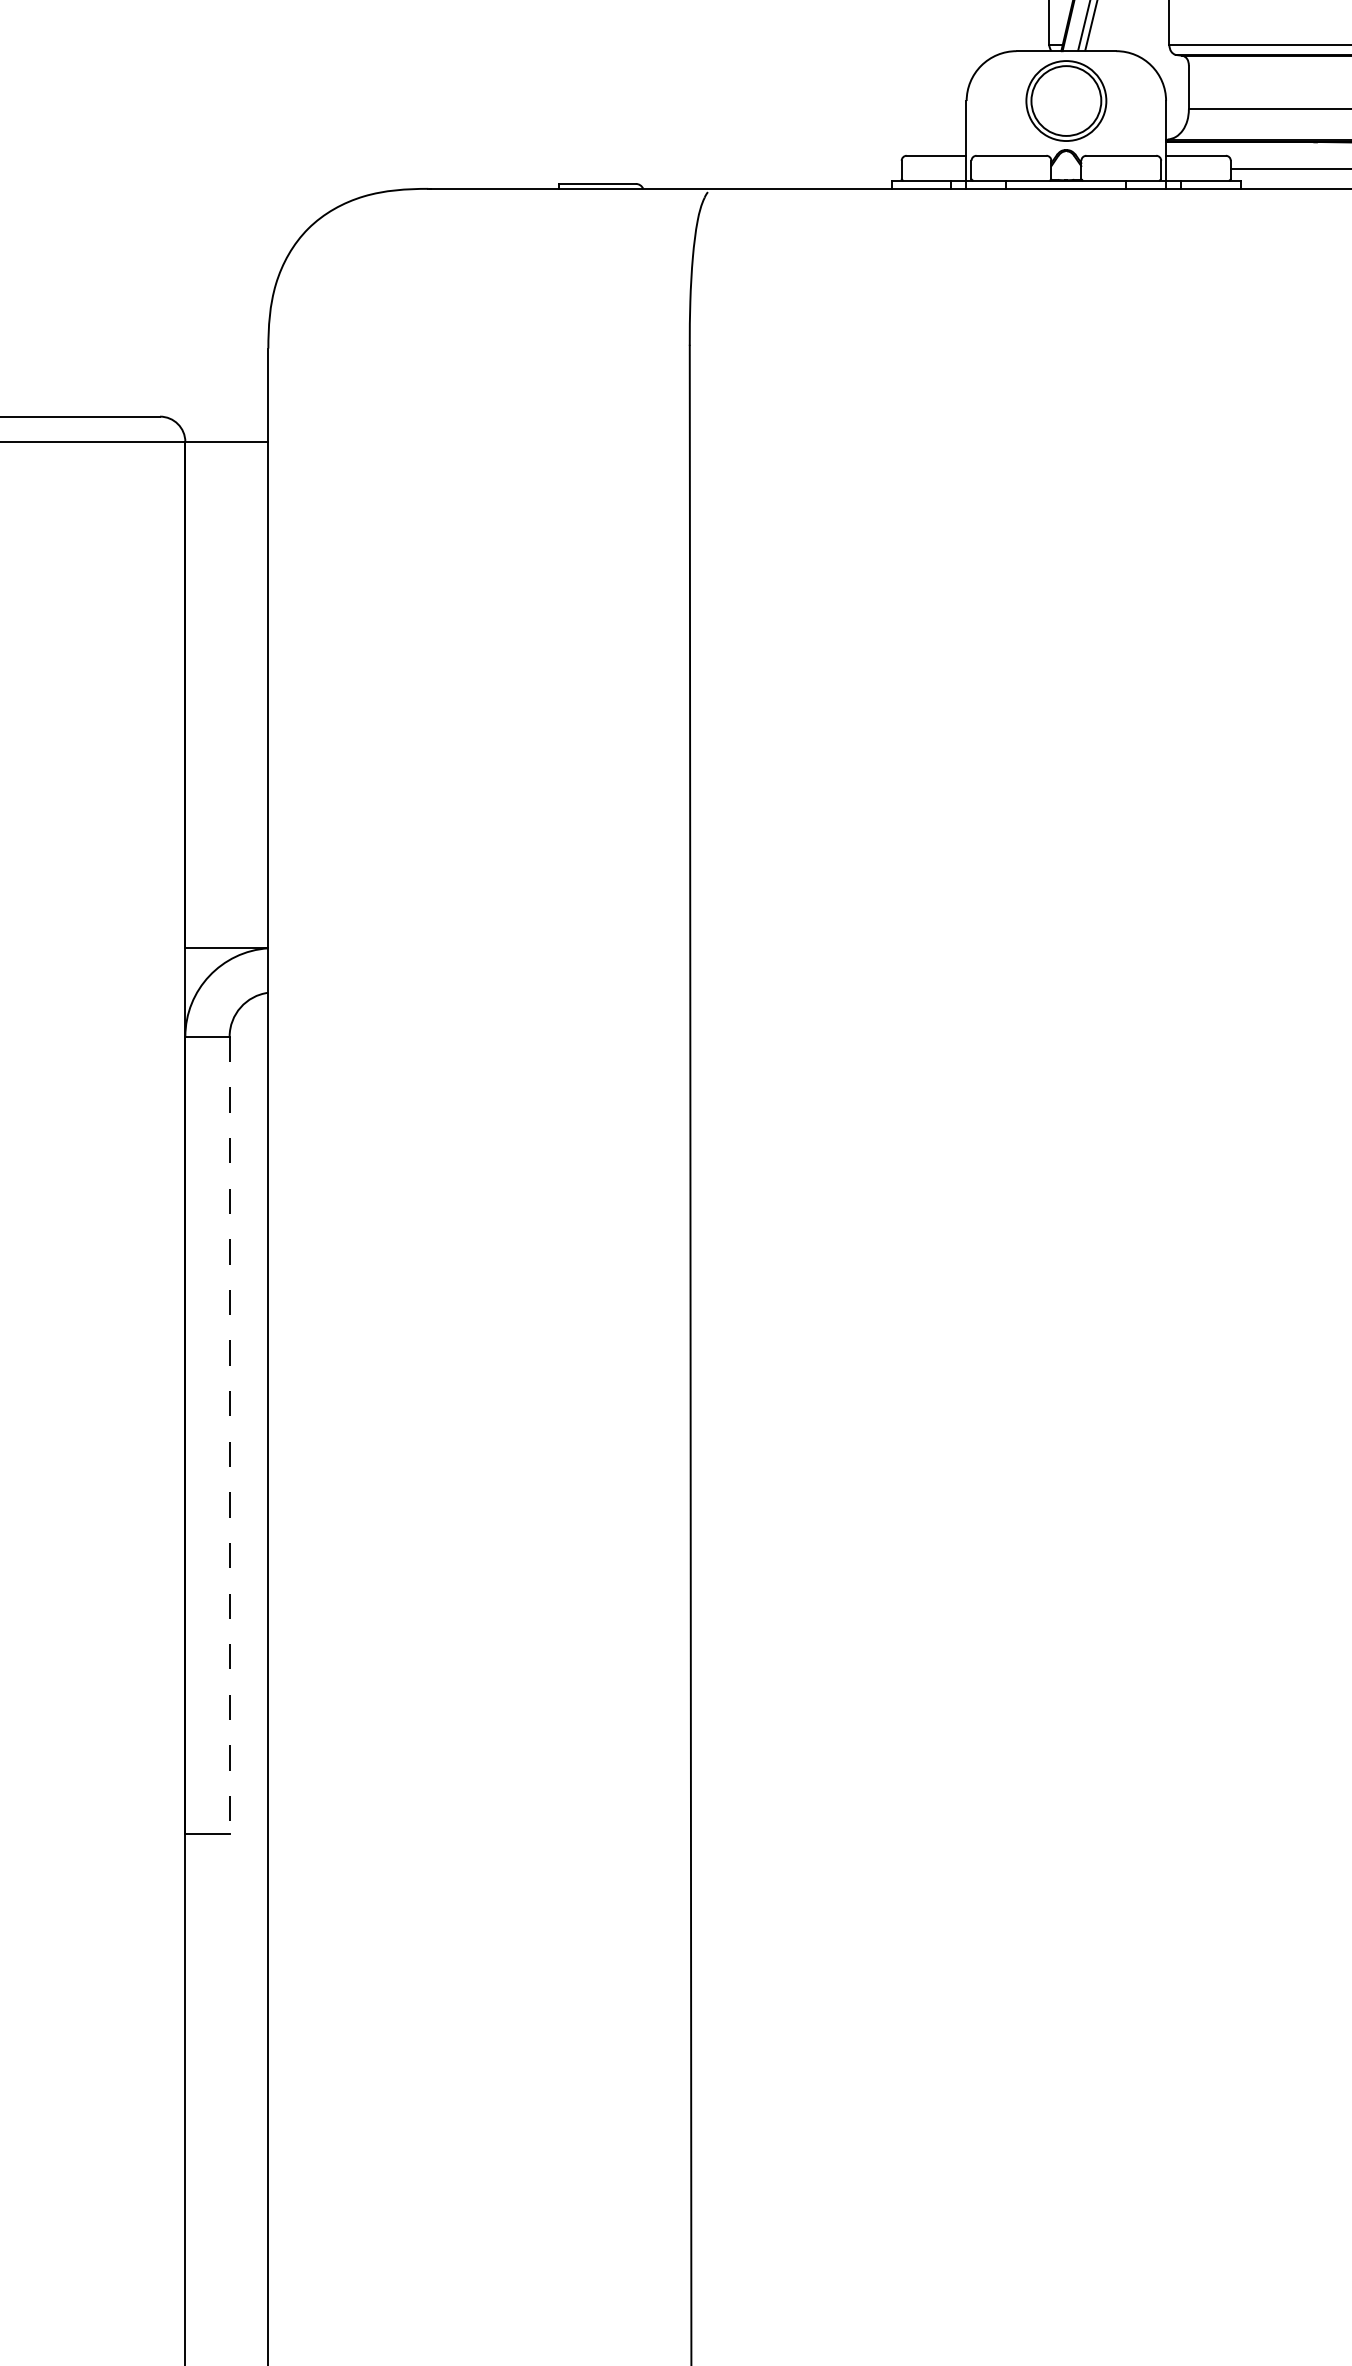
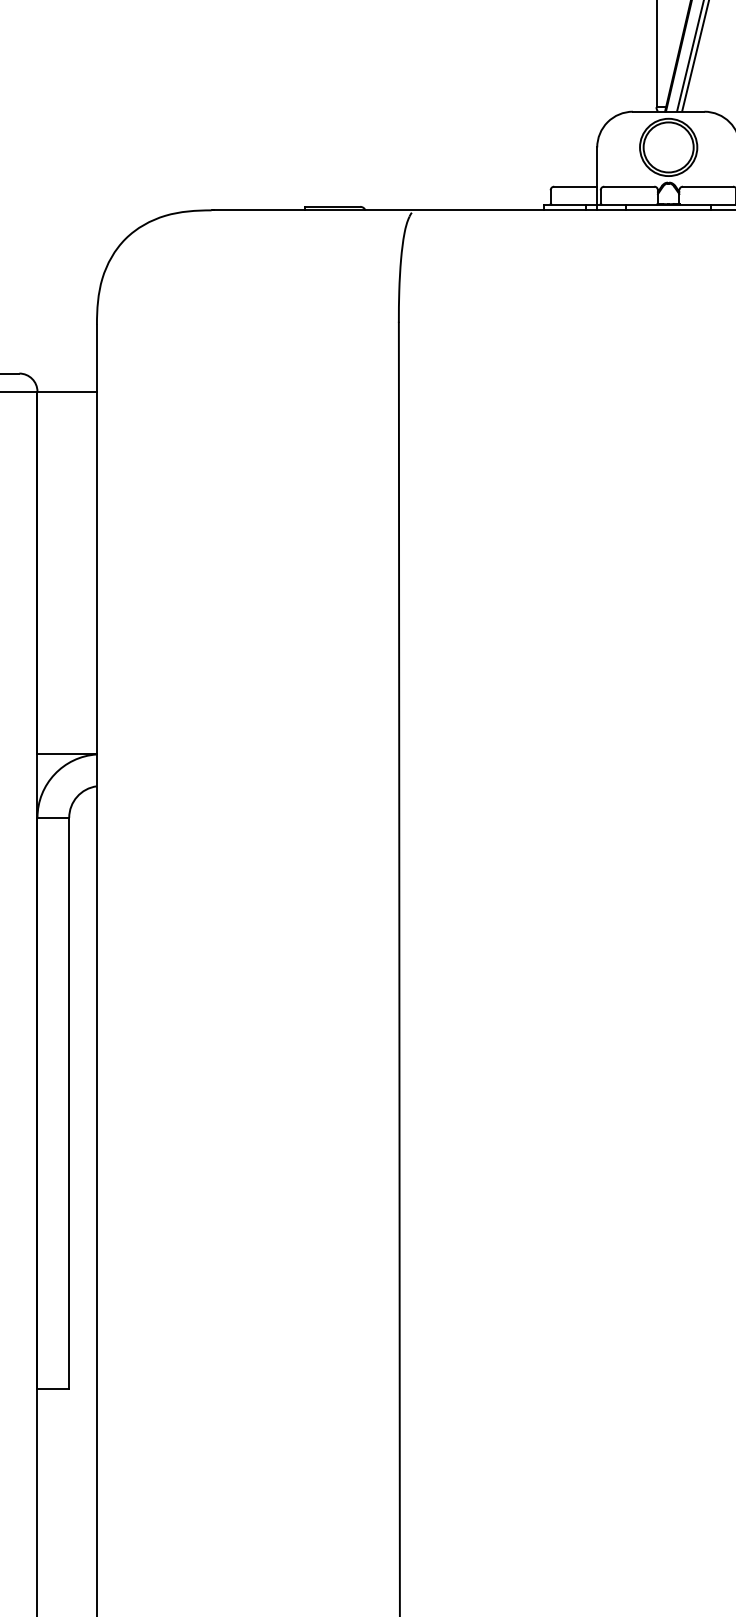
line: (229, 1435) -> (69, 1103), dashed -> solid

